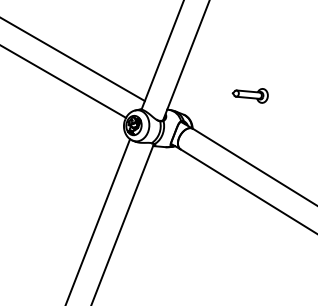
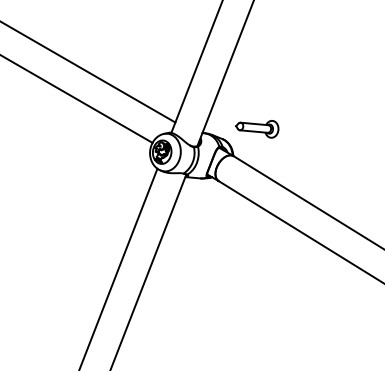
part: (250, 96) -> (257, 129), moved

